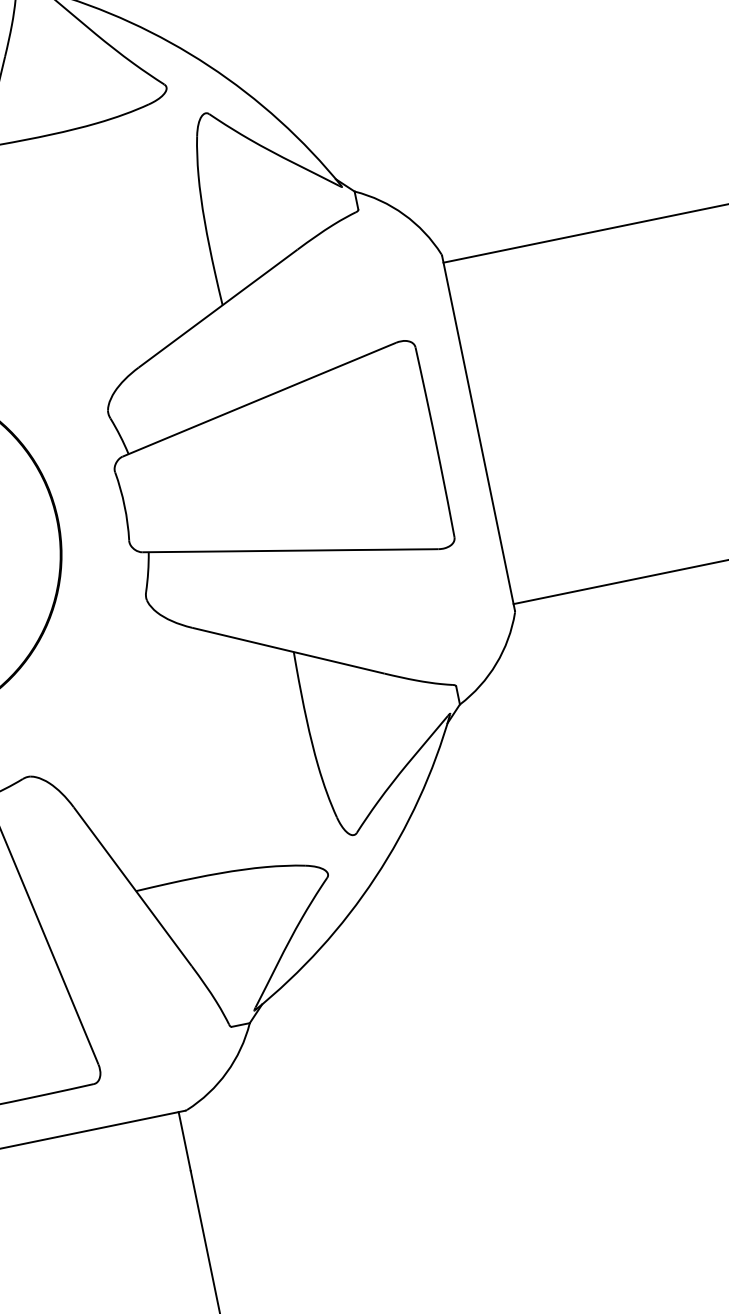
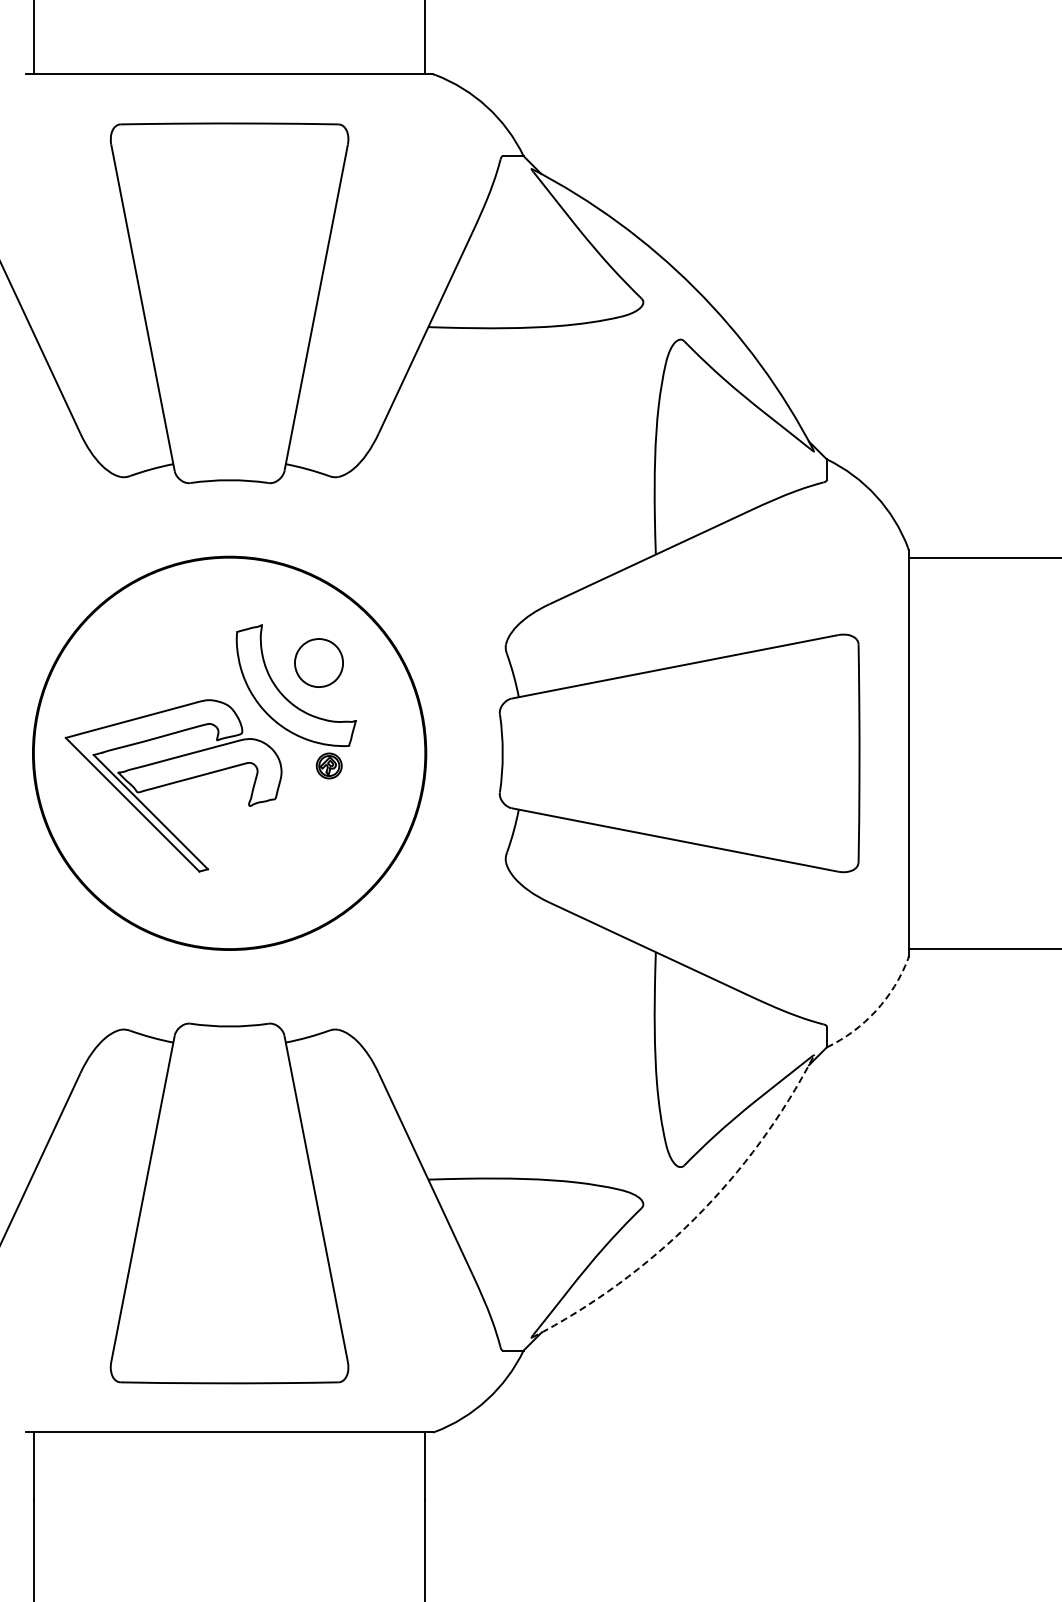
arc: (495, 664) -> (875, 1011), solid -> dashed
arc: (375, 877) -> (694, 1218), solid -> dashed

